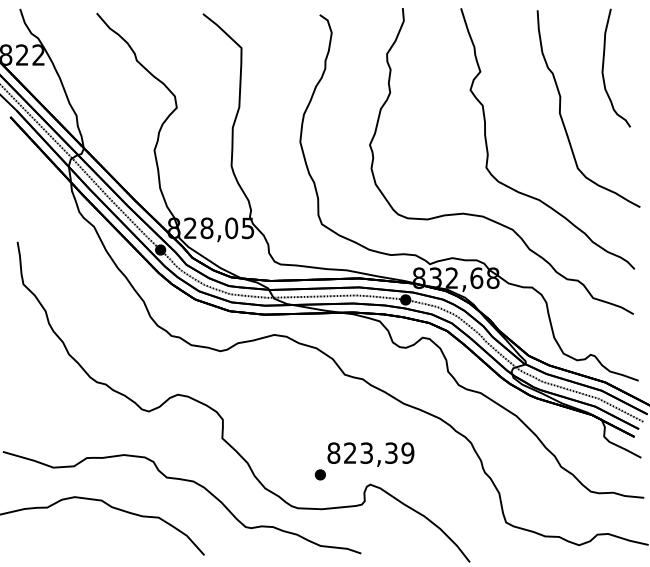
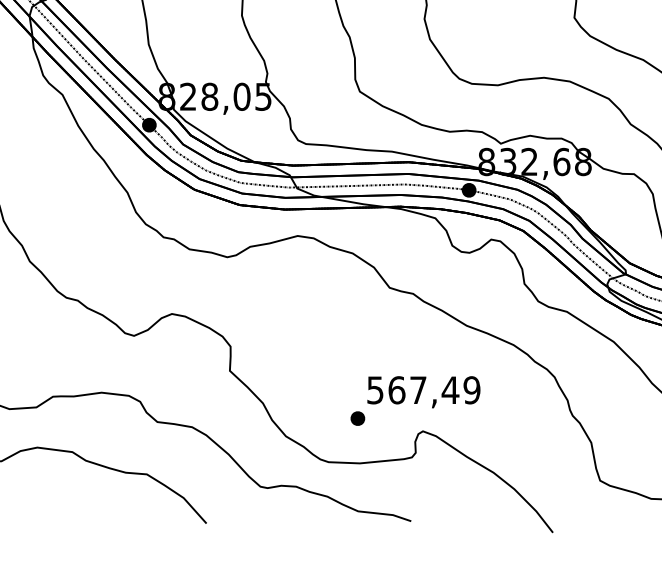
text: (362, 452) -> (412, 389), 823,39 -> 567,49

